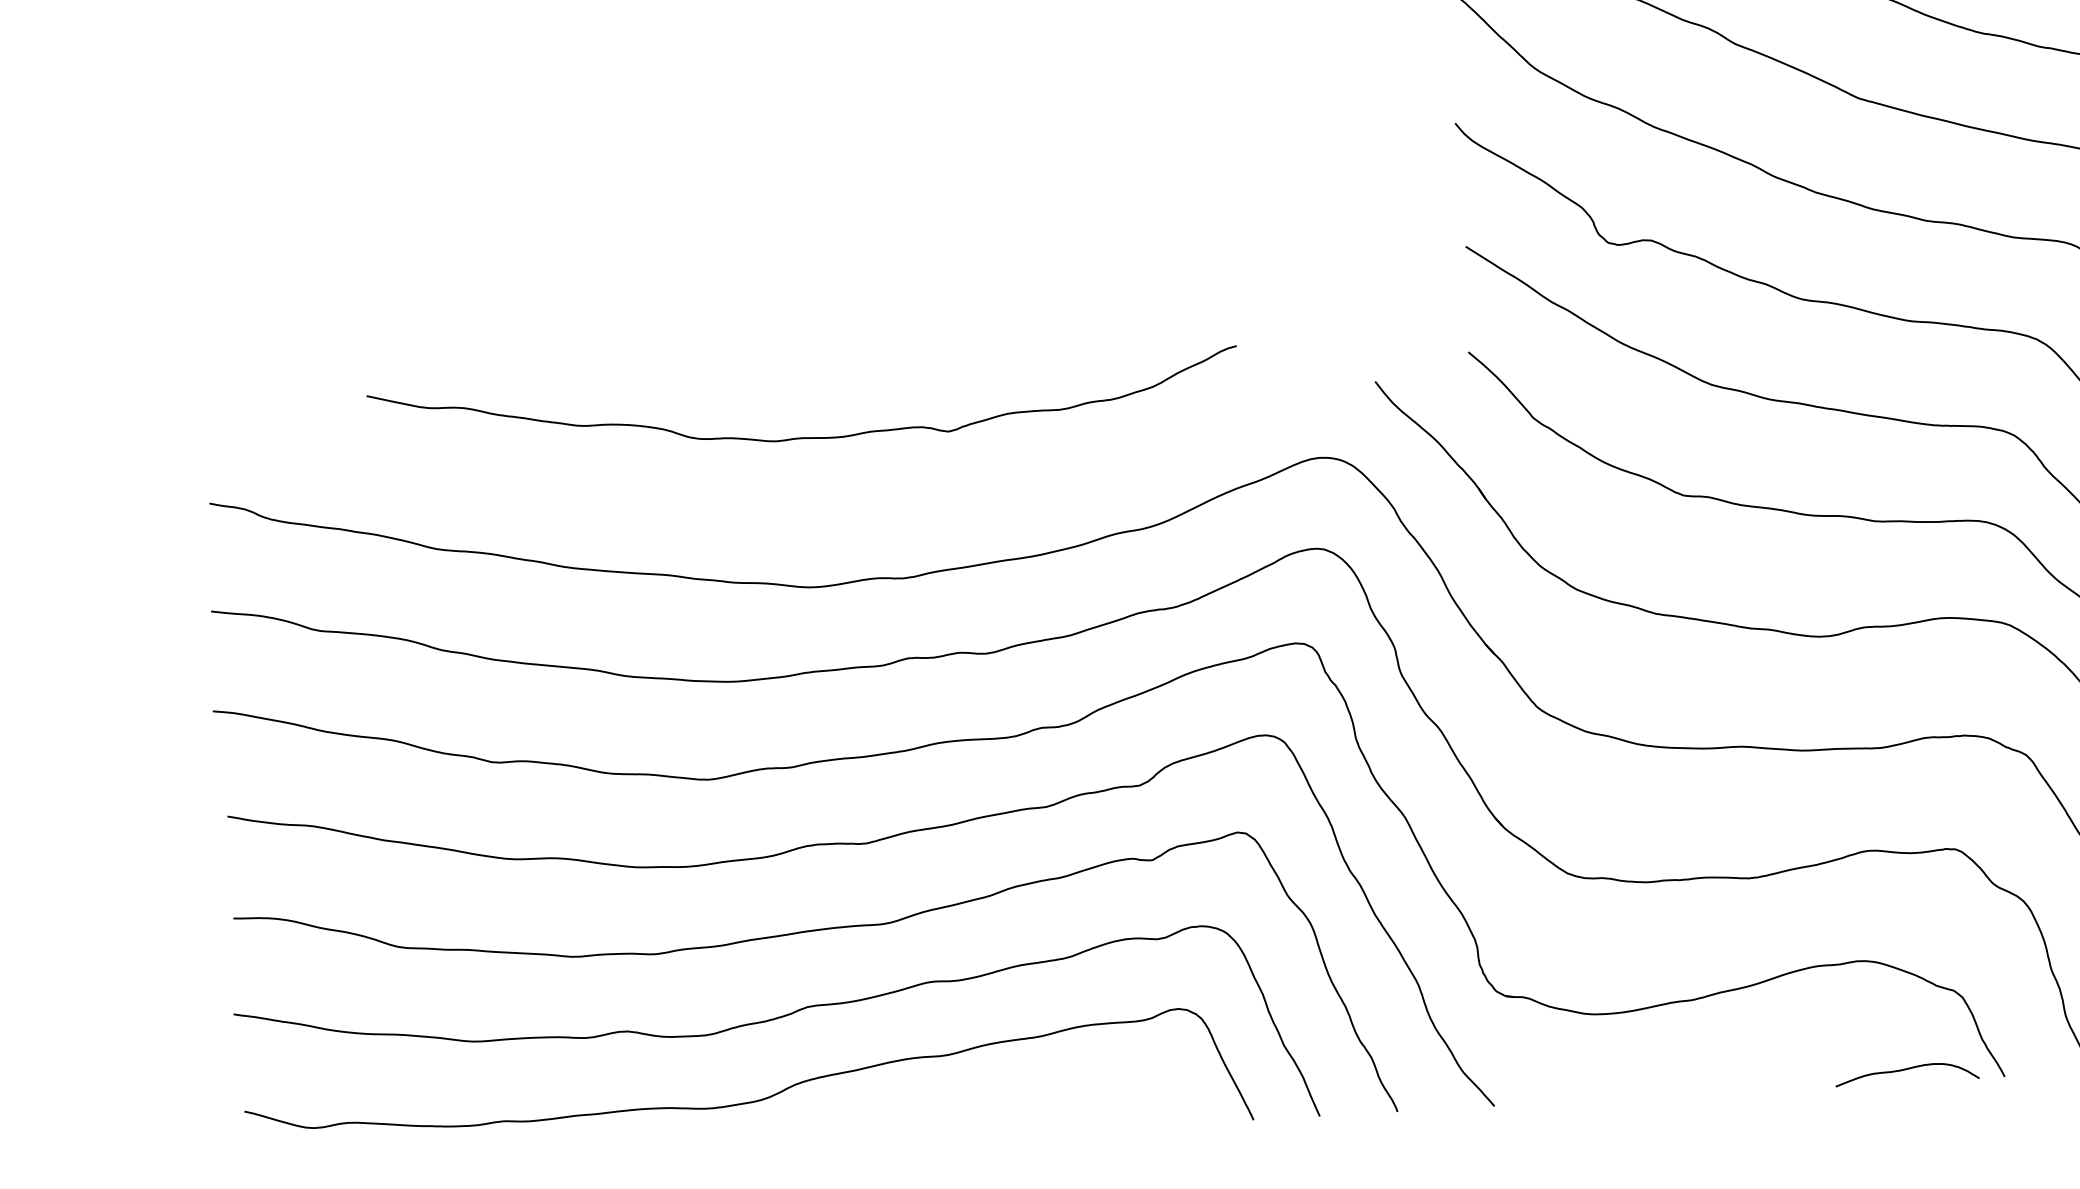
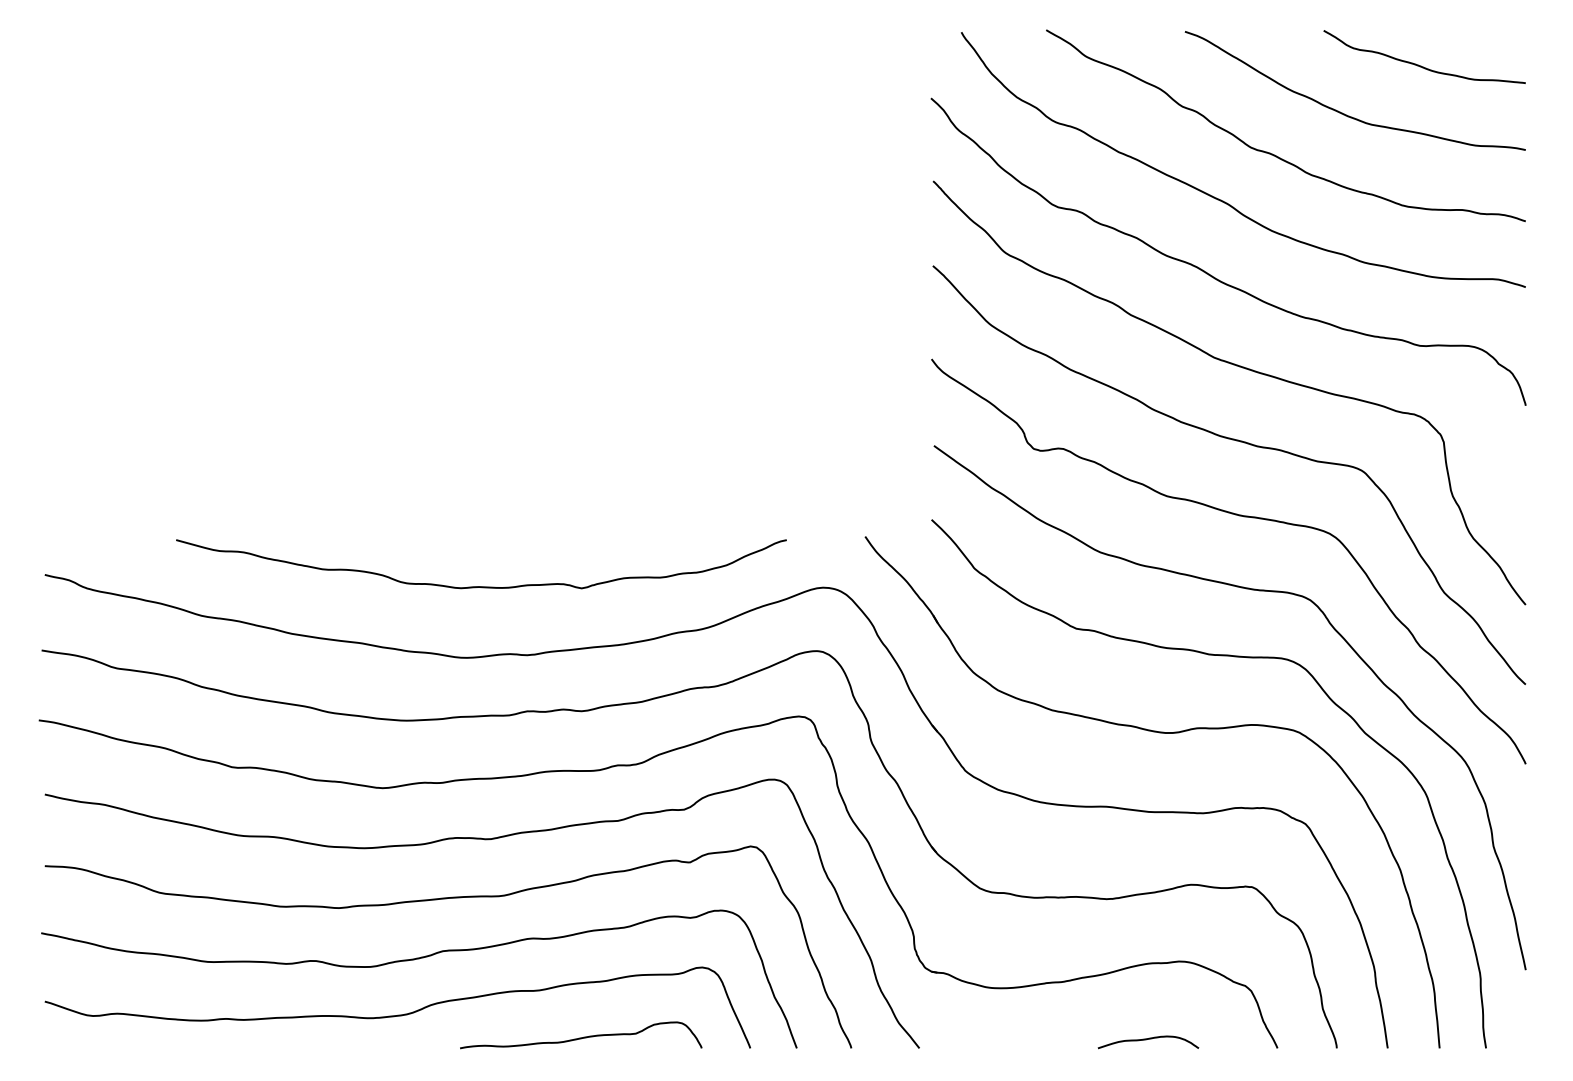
curve: (805, 437) -> (481, 586), moved
curve: (1904, 1071) -> (1146, 1040), moved
curve: (1012, 1118) -> (581, 1037), added

